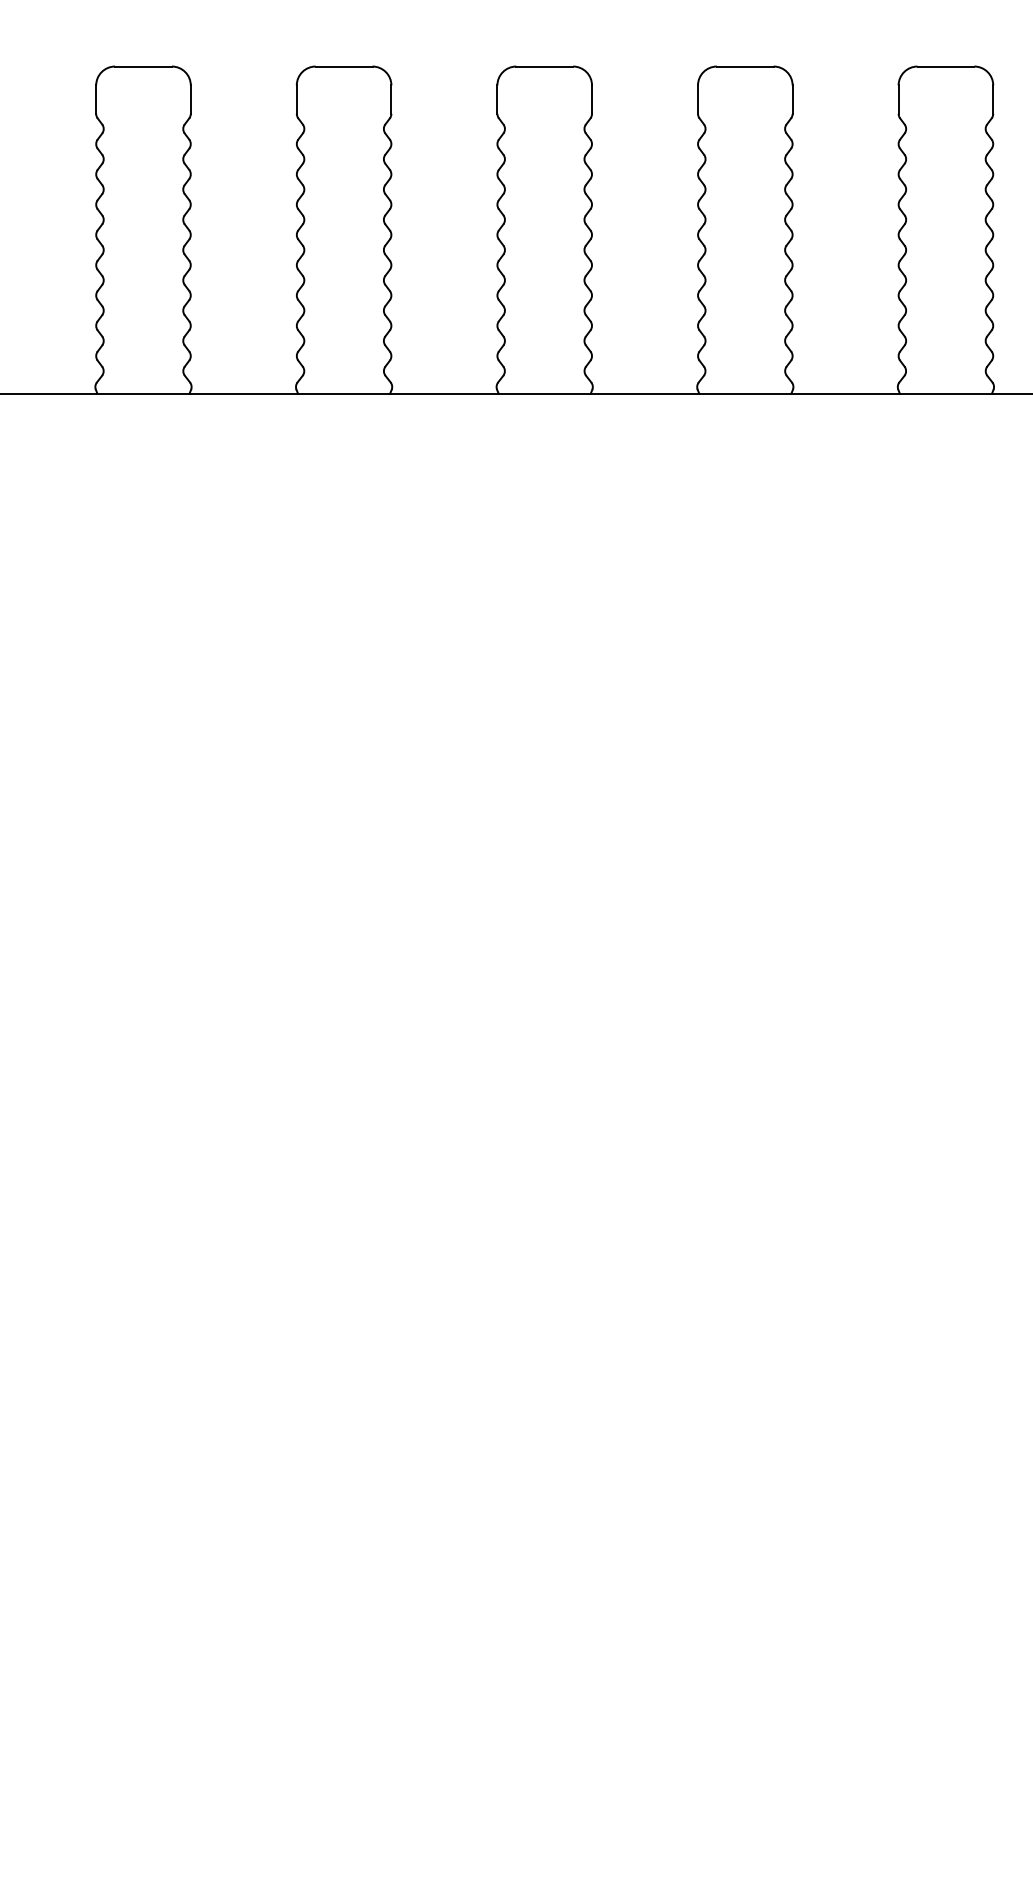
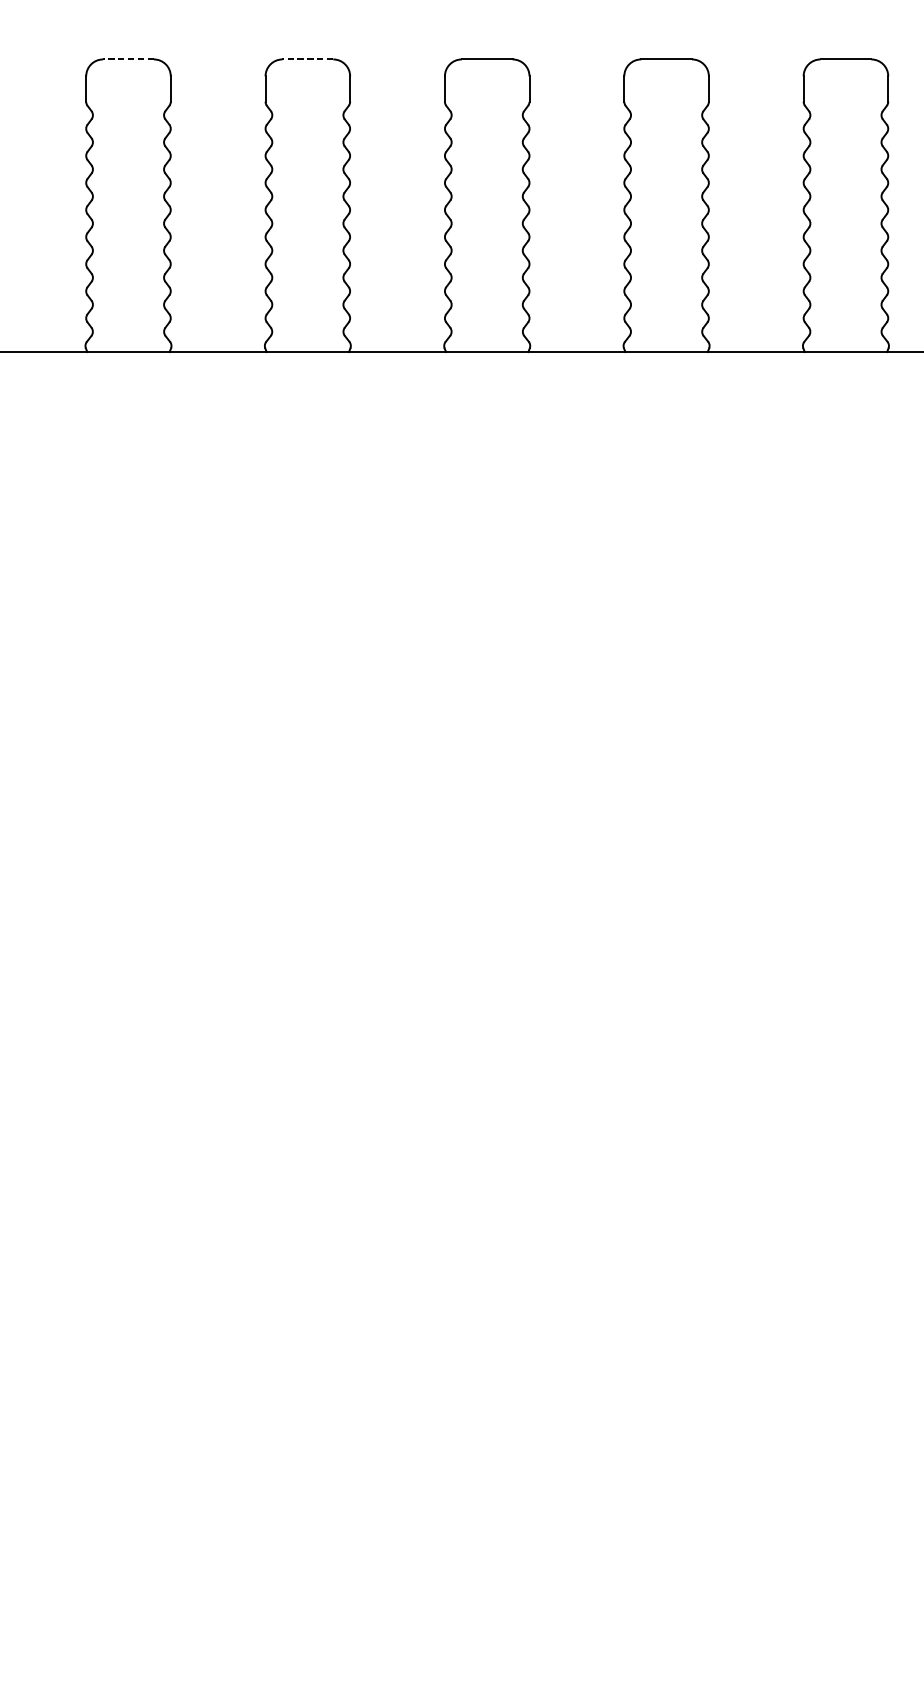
line: (143, 66) -> (128, 59), solid -> dashed
line: (343, 66) -> (307, 59), solid -> dashed

